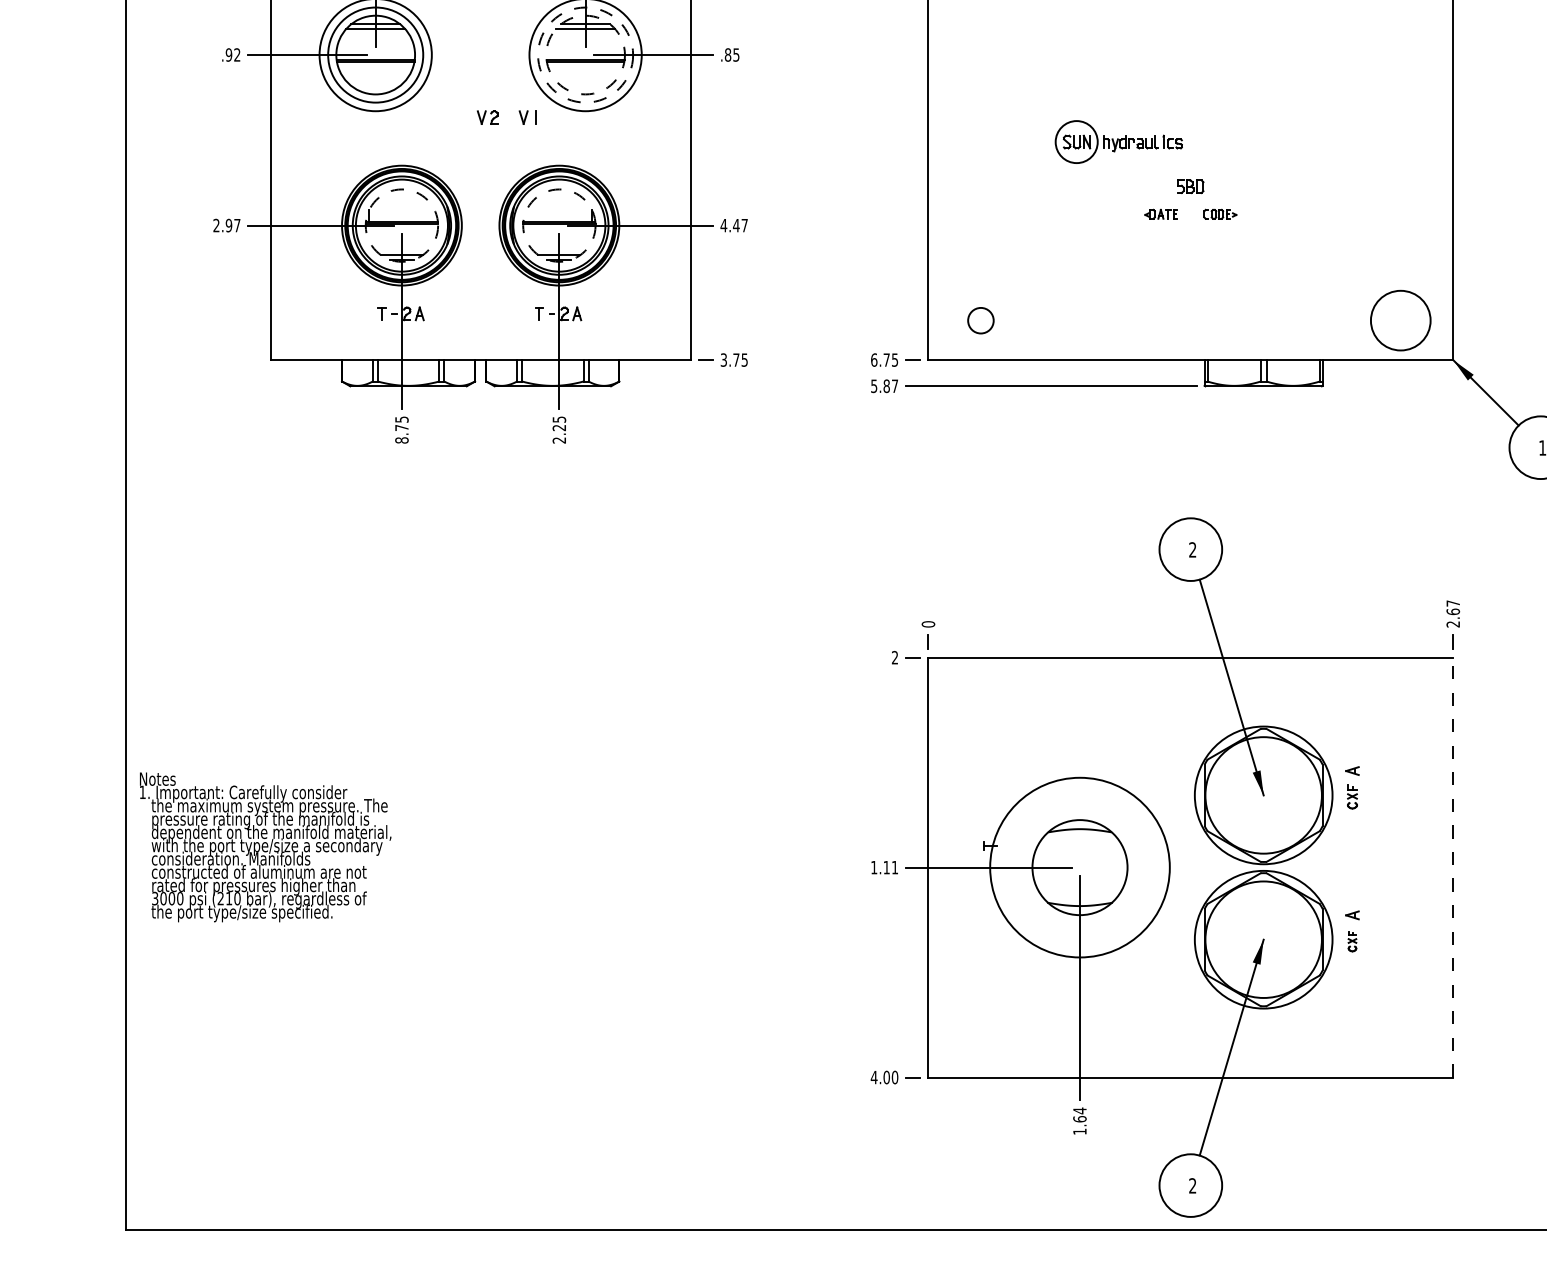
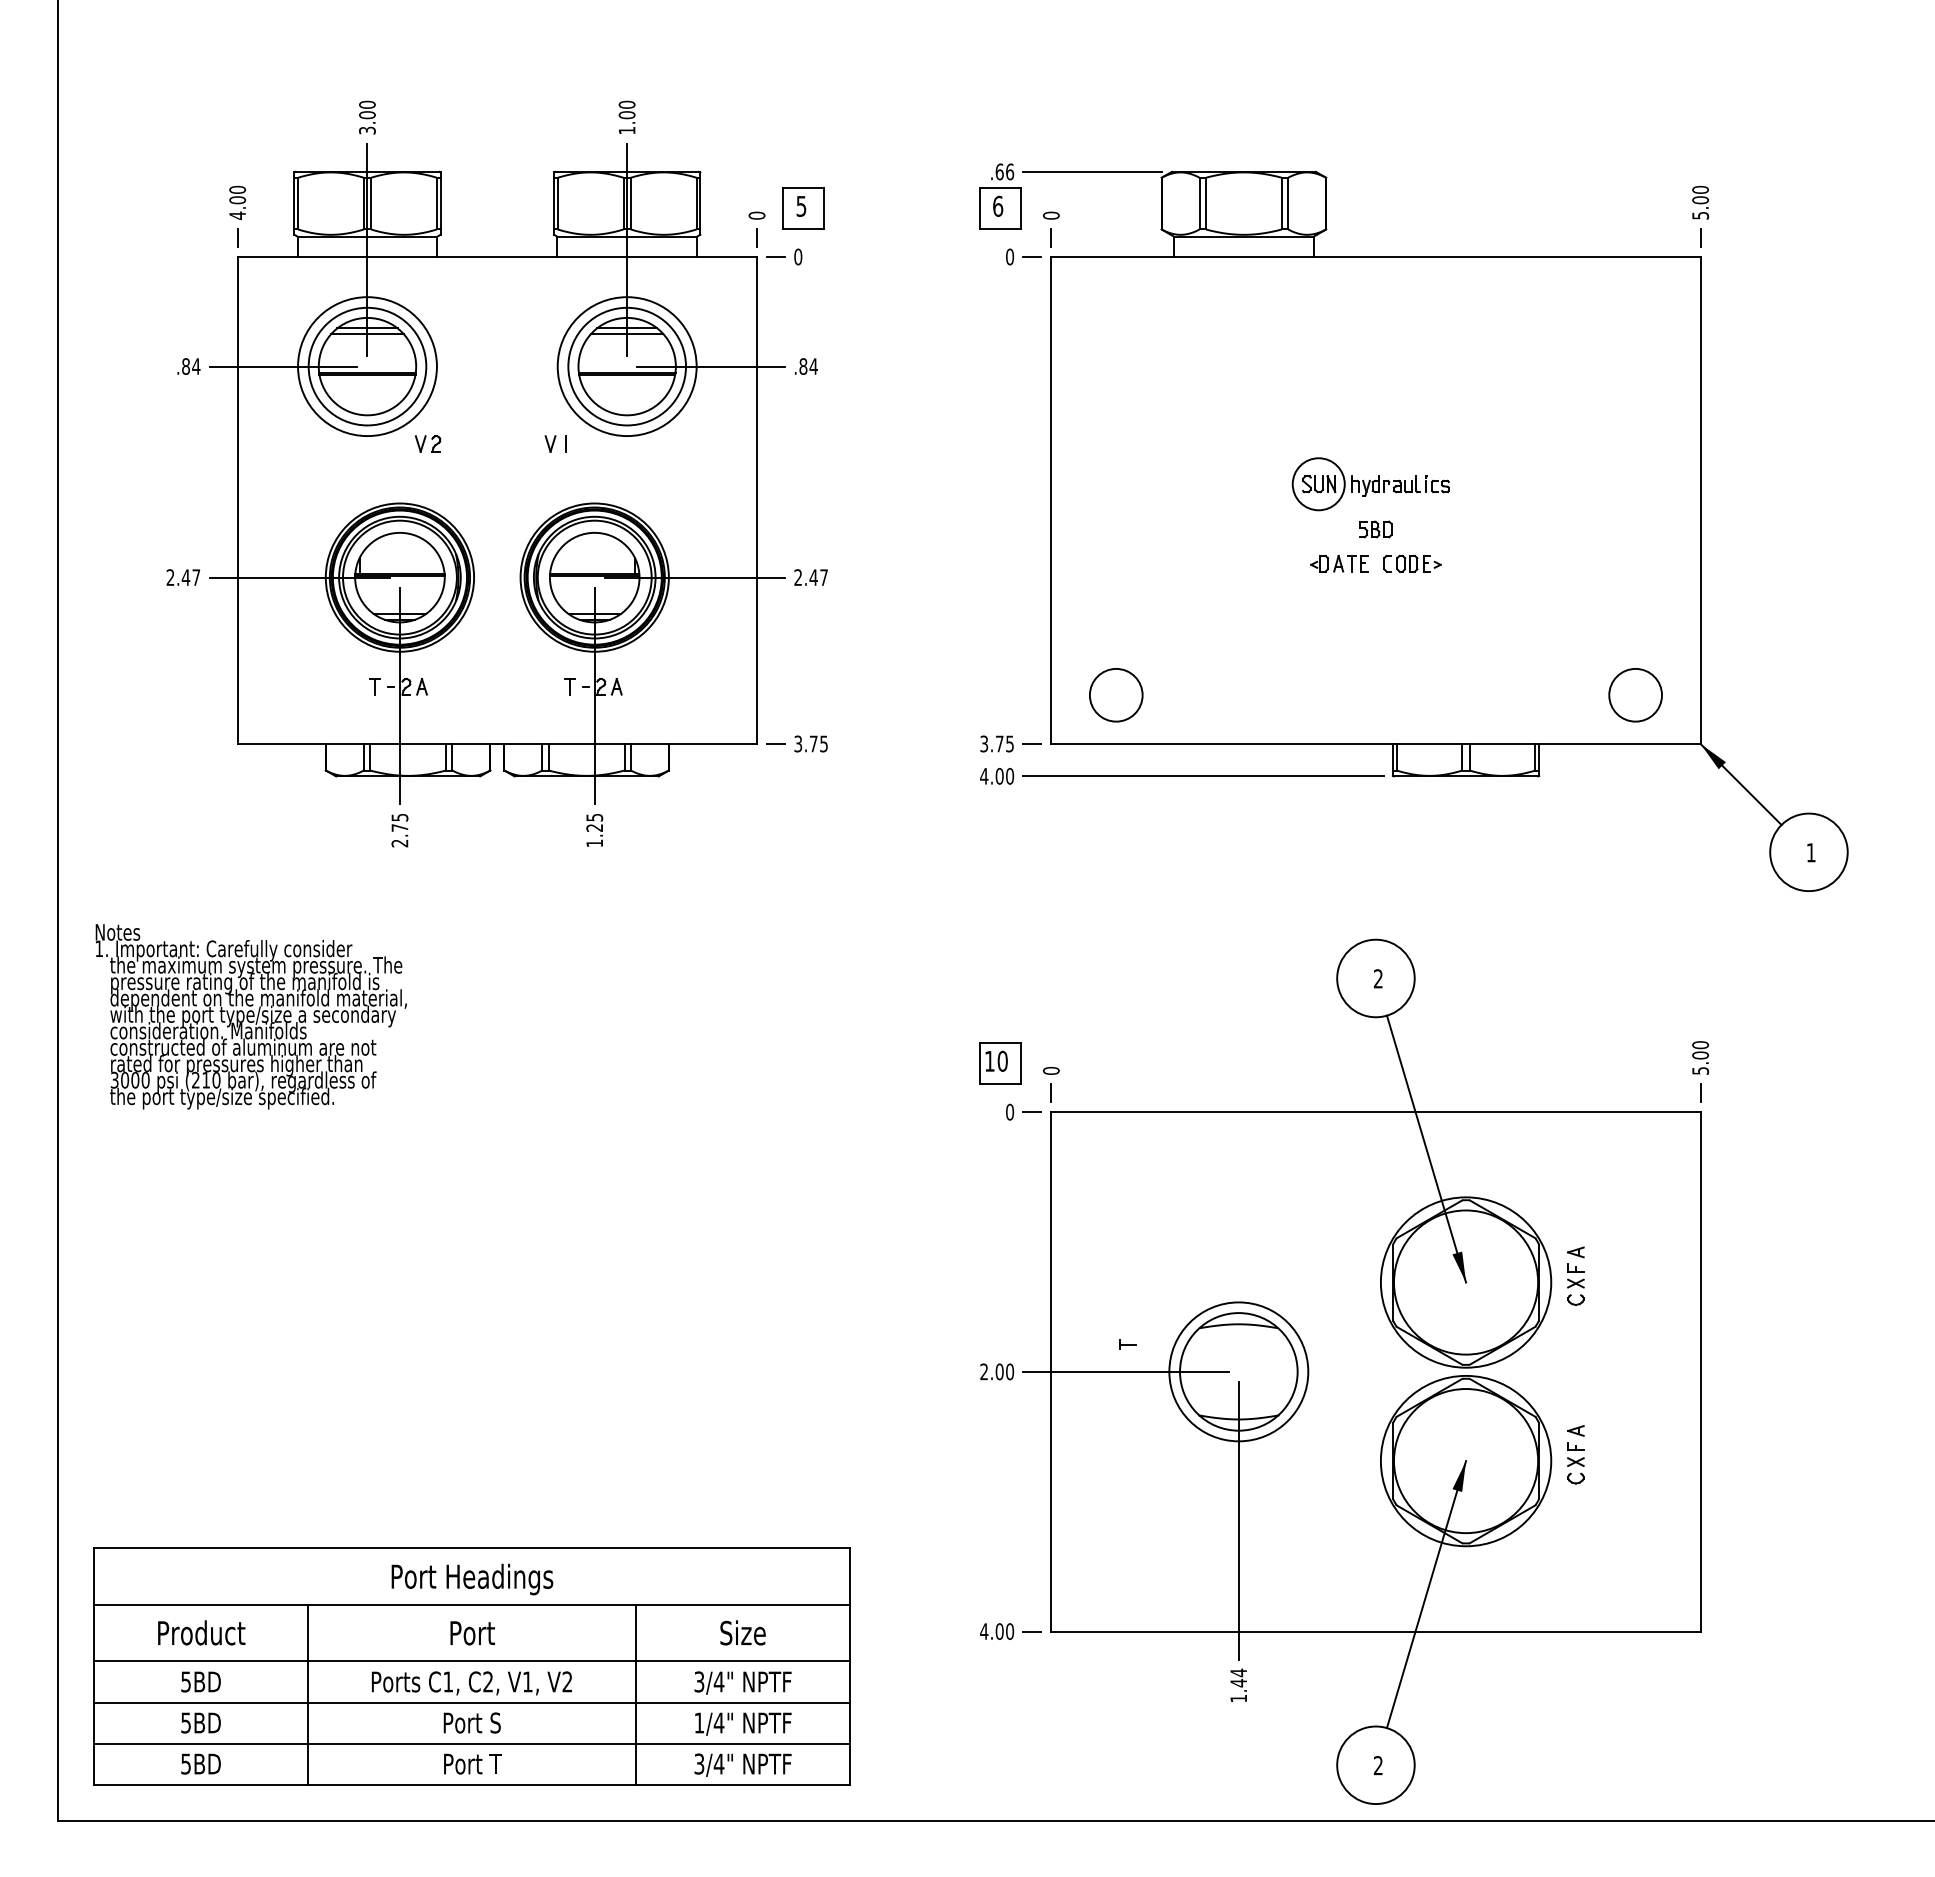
text: (233, 54) -> (191, 366), .92 -> .84
circle: (585, 54) -> (626, 366), dashed -> solid
circle: (585, 54) -> (627, 366), dashed -> solid
text: (736, 54) -> (813, 366), .85 -> .84
part: (487, 117) -> (427, 443), moved
part: (1118, 142) -> (1370, 484), moved
part: (1161, 214) -> (1339, 563), size x1.43
part: (1220, 214) -> (1412, 563), size x1.43
text: (228, 225) -> (185, 577), 2.97 -> 2.47
circle: (401, 225) -> (399, 577), dashed -> solid
circle: (559, 225) -> (594, 577), dashed -> solid
text: (724, 225) -> (798, 577), 4.47 -> 2.47
circle: (980, 320) -> (1115, 694), size x1.67
circle: (1400, 320) -> (1635, 695), size x0.71
text: (874, 359) -> (984, 743), 6.75 -> 3.75
text: (884, 386) -> (997, 776), 5.87 -> 4.00
text: (401, 440) -> (399, 843), 8.75 -> 2.75
text: (559, 440) -> (594, 843), 2.25 -> 1.25
text: (1453, 613) -> (1700, 1057), 2.67 -> 5.00
part: (887, 618) -> (1000, 1063), added
text: (895, 657) -> (1010, 1111), 2 -> 0
part: (1352, 796) -> (1575, 1284), size x1.43
text: (264, 847) -> (250, 1016), moved
text: (884, 867) -> (997, 1371), 1.11 -> 2.00
circle: (1079, 867) -> (1238, 1371), size x0.62
line: (1453, 867) -> (1700, 1371), dashed -> solid
part: (1352, 941) -> (1575, 1463), size x1.67
part: (459, 1105) -> (471, 1666), added
text: (1079, 1119) -> (1238, 1683), 1.64 -> 1.44

